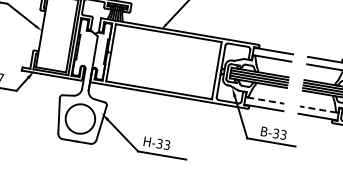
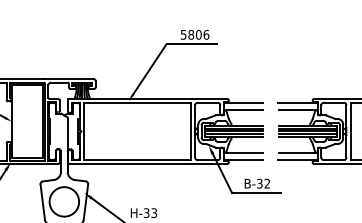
line: (266, 100) -> (244, 152), dashed -> solid
line: (318, 109) -> (297, 152), dashed -> solid
text: (283, 134) -> (267, 183), B-33 -> B-32

